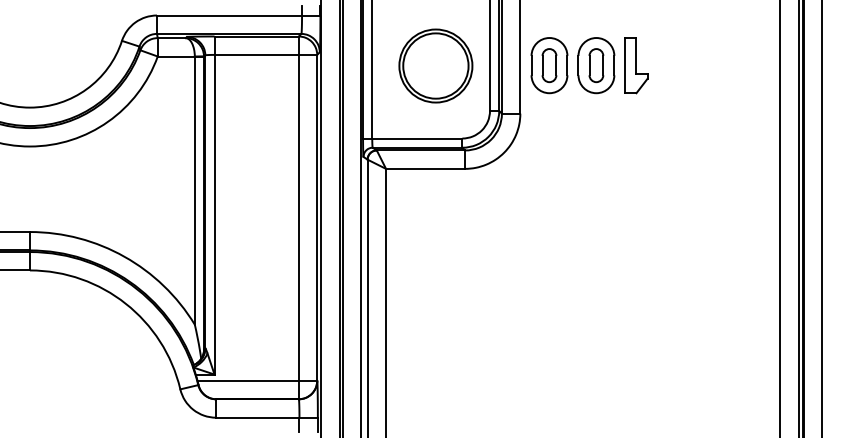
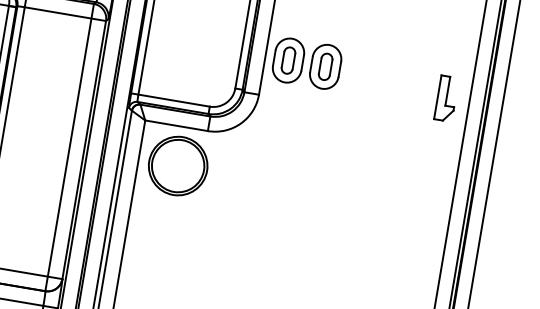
part: (435, 65) -> (177, 165), moved
part: (636, 65) -> (446, 98), moved

